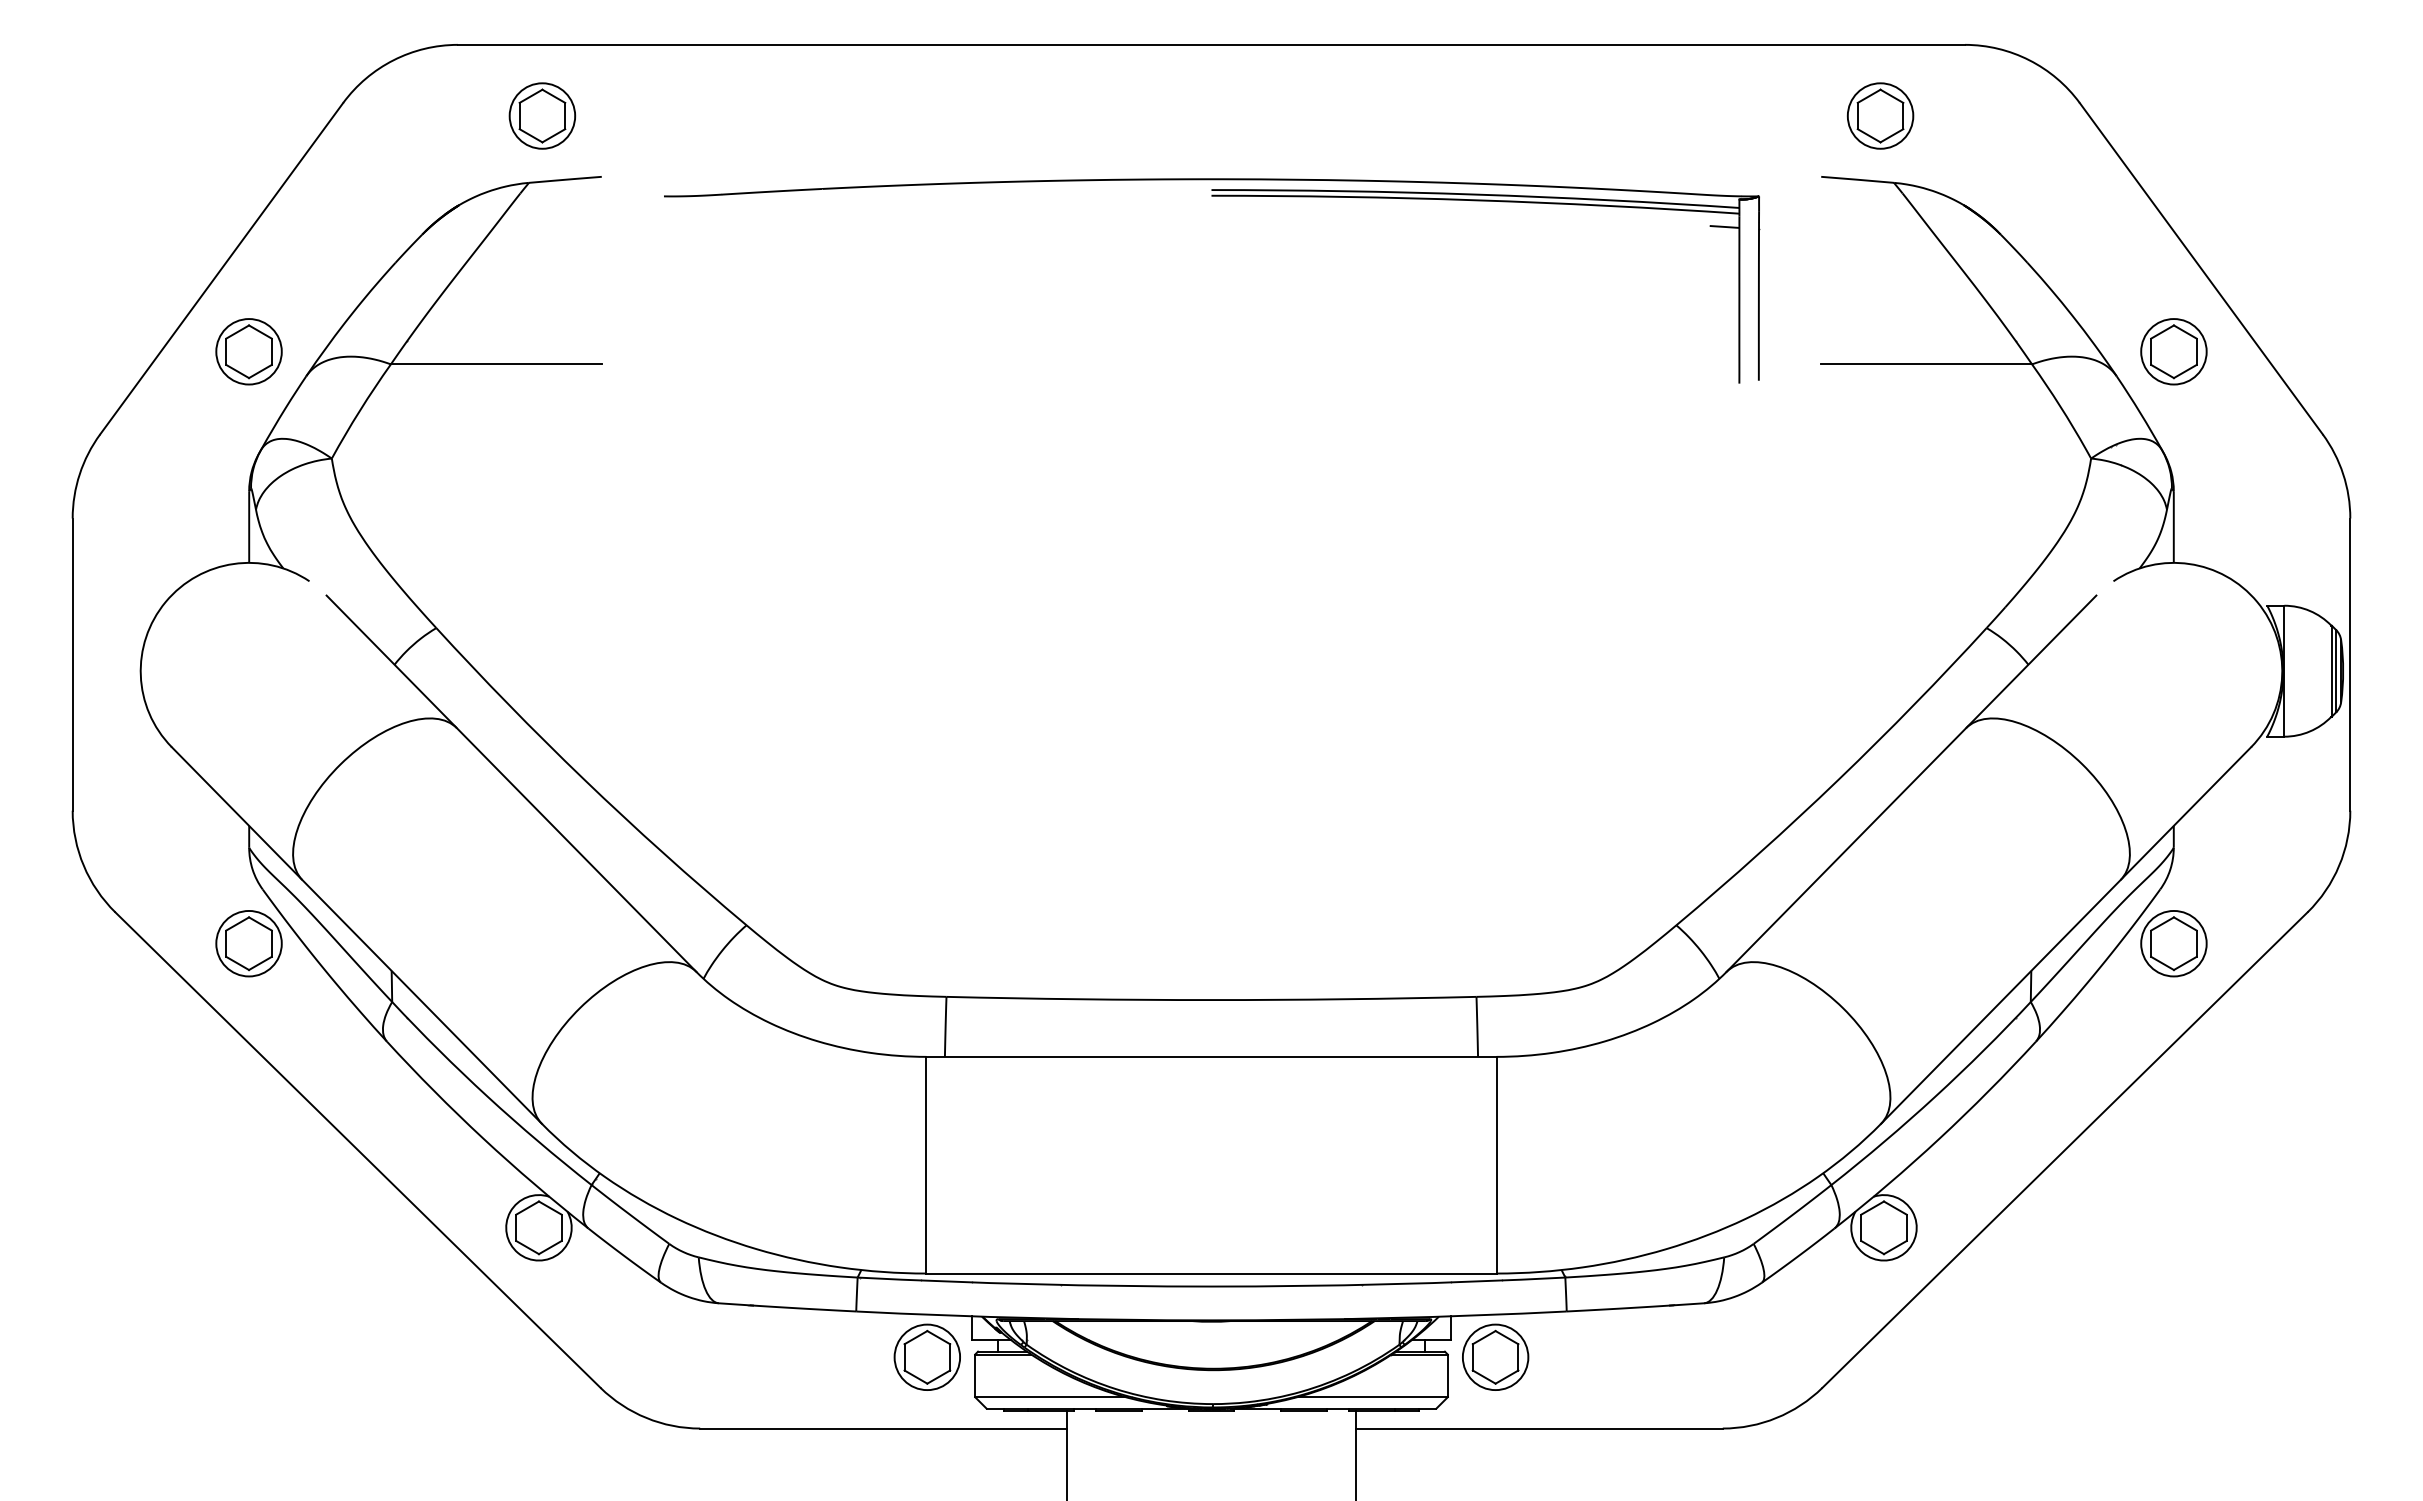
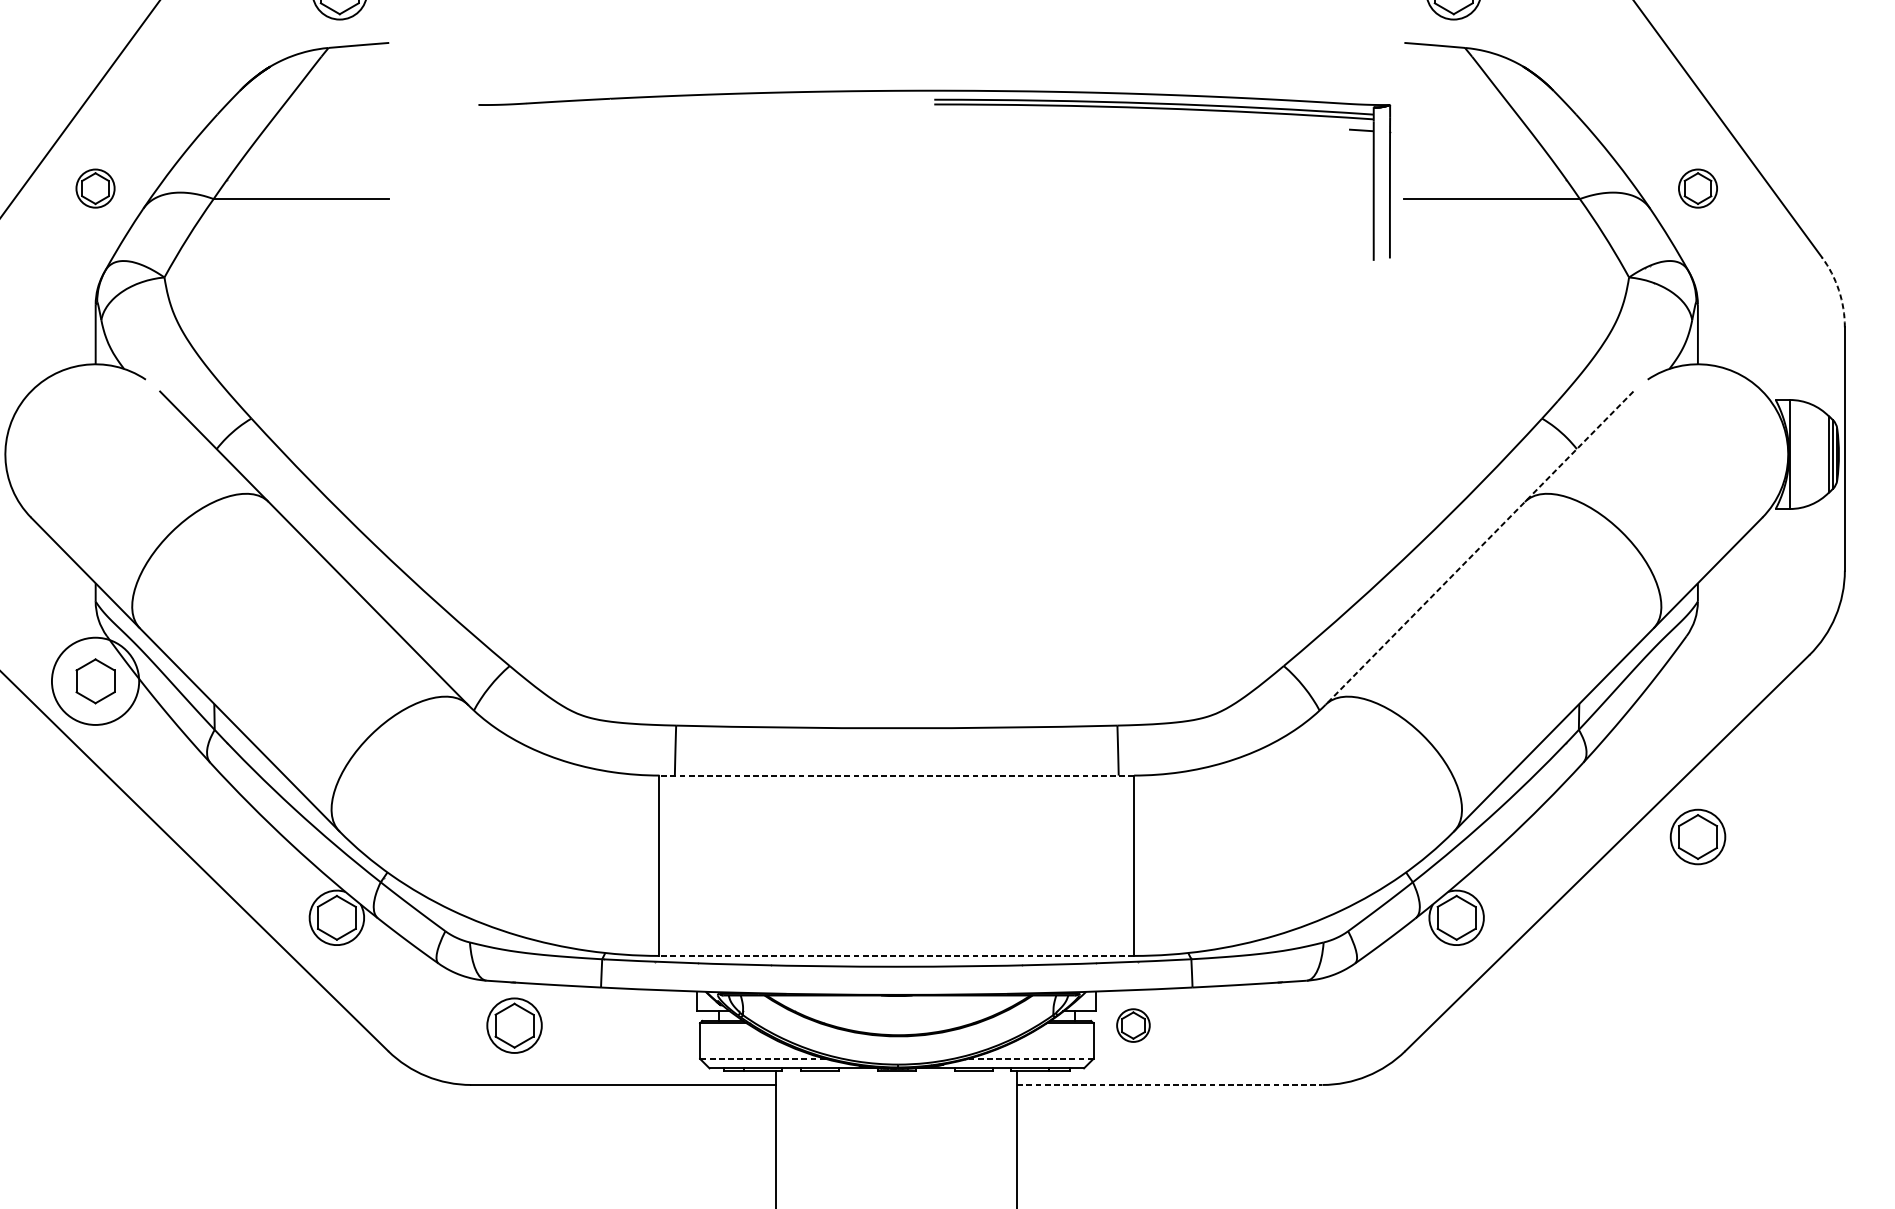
part: (1212, 196) -> (935, 105), moved
part: (248, 351) -> (95, 188), size x0.7
part: (2173, 351) -> (1697, 188), size x0.7
arc: (2343, 474) -> (1839, 290), solid -> dashed
line: (1911, 783) -> (1479, 547), solid -> dashed
circle: (248, 943) -> (95, 681), size x1.6
part: (2173, 943) -> (1697, 836), moved
line: (1211, 1056) -> (896, 775), solid -> dashed
line: (1211, 1273) -> (896, 955), solid -> dashed
part: (926, 1356) -> (513, 1024), moved
part: (1495, 1356) -> (1133, 1024), size x0.6
line: (1050, 1397) -> (762, 1059), solid -> dashed
line: (1371, 1397) -> (1030, 1059), solid -> dashed
line: (1539, 1428) -> (1169, 1084), solid -> dashed

